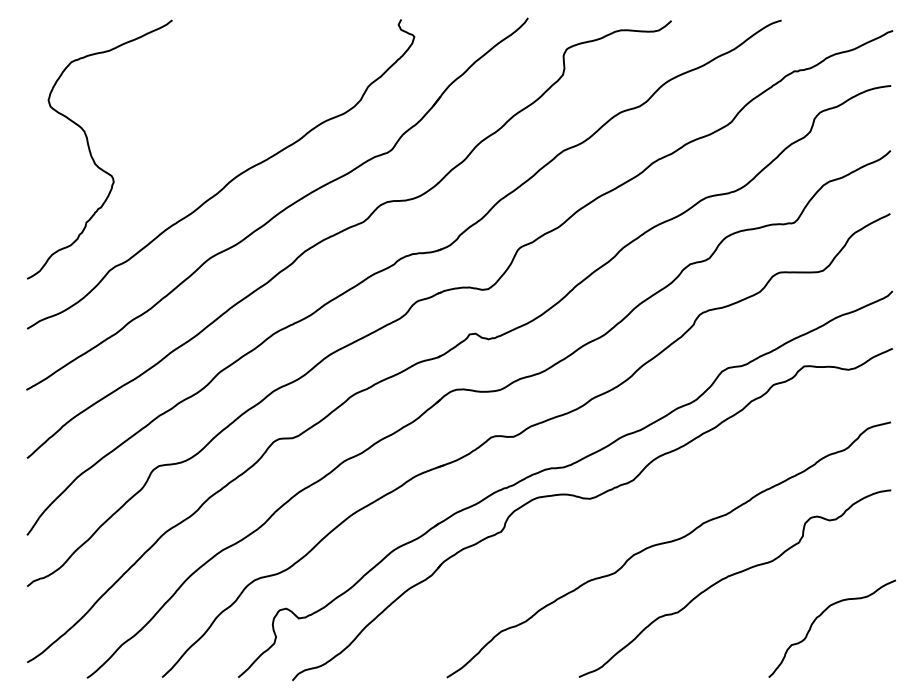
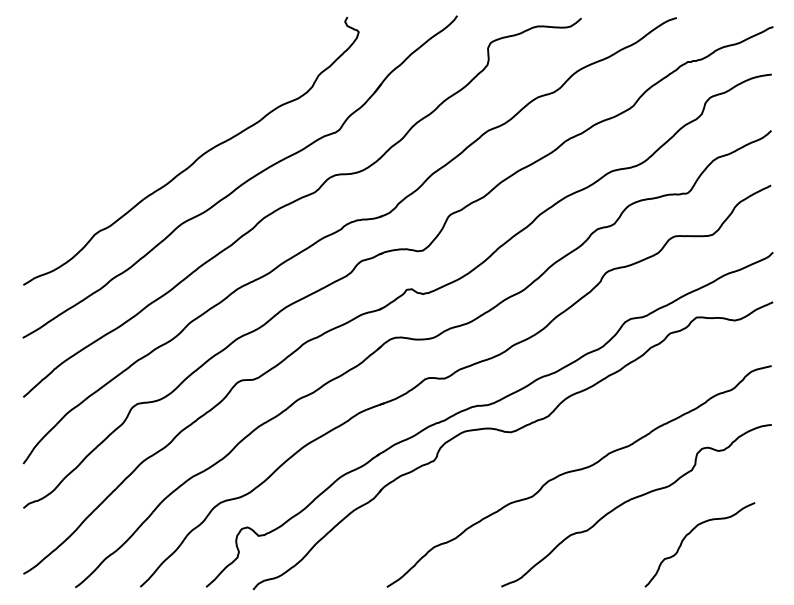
curve: (91, 152) -> (79, 132), removed
curve: (820, 616) -> (689, 534), moved

